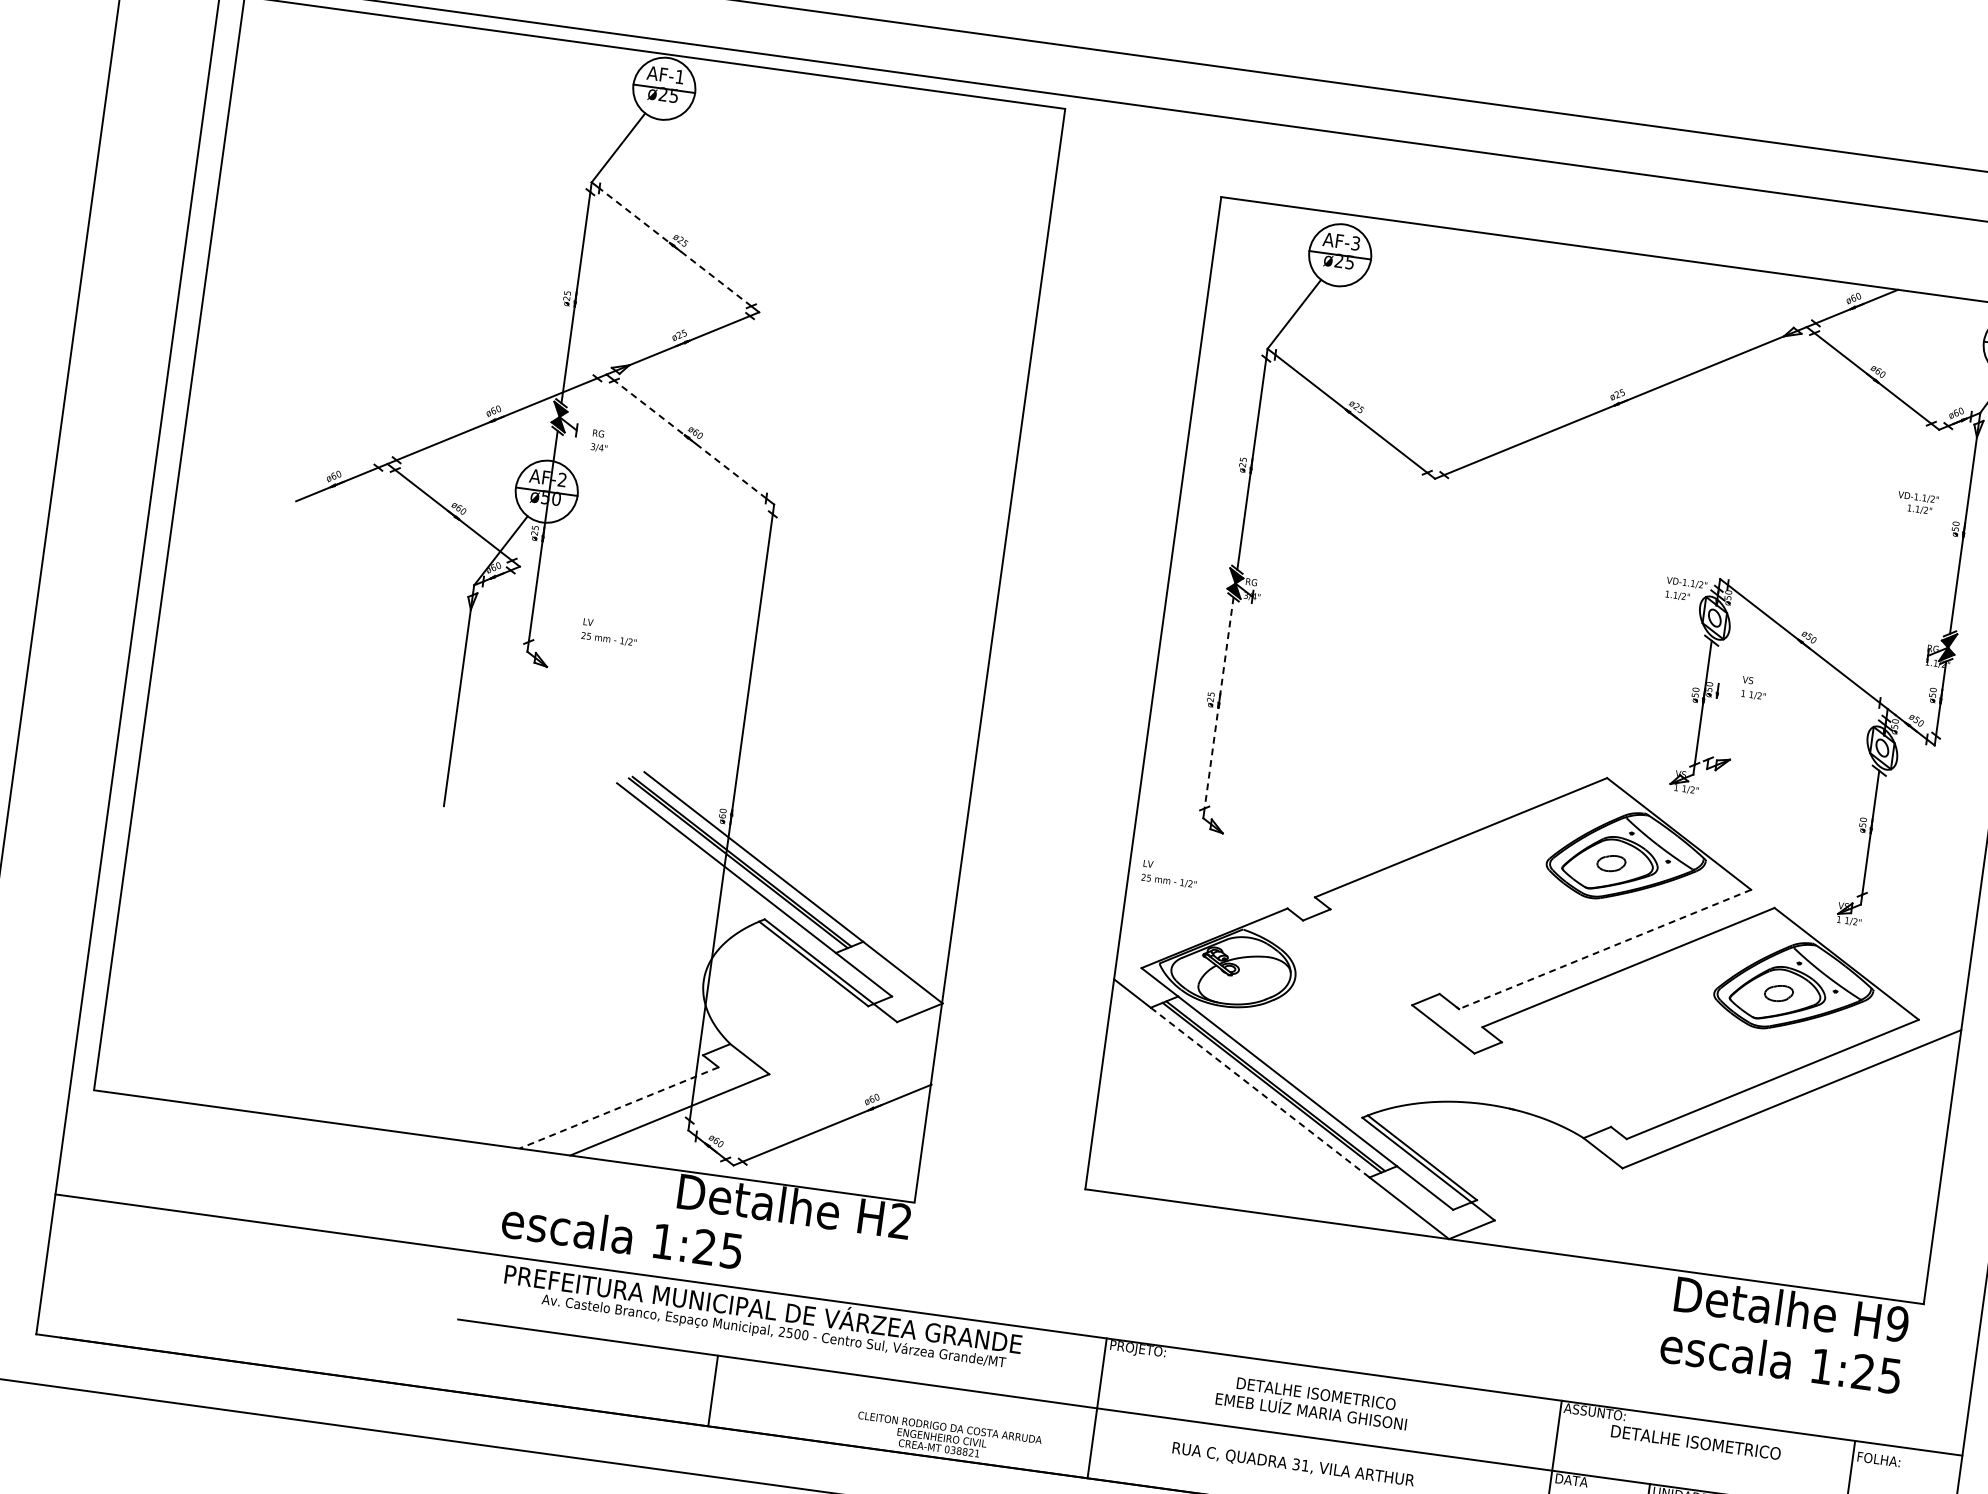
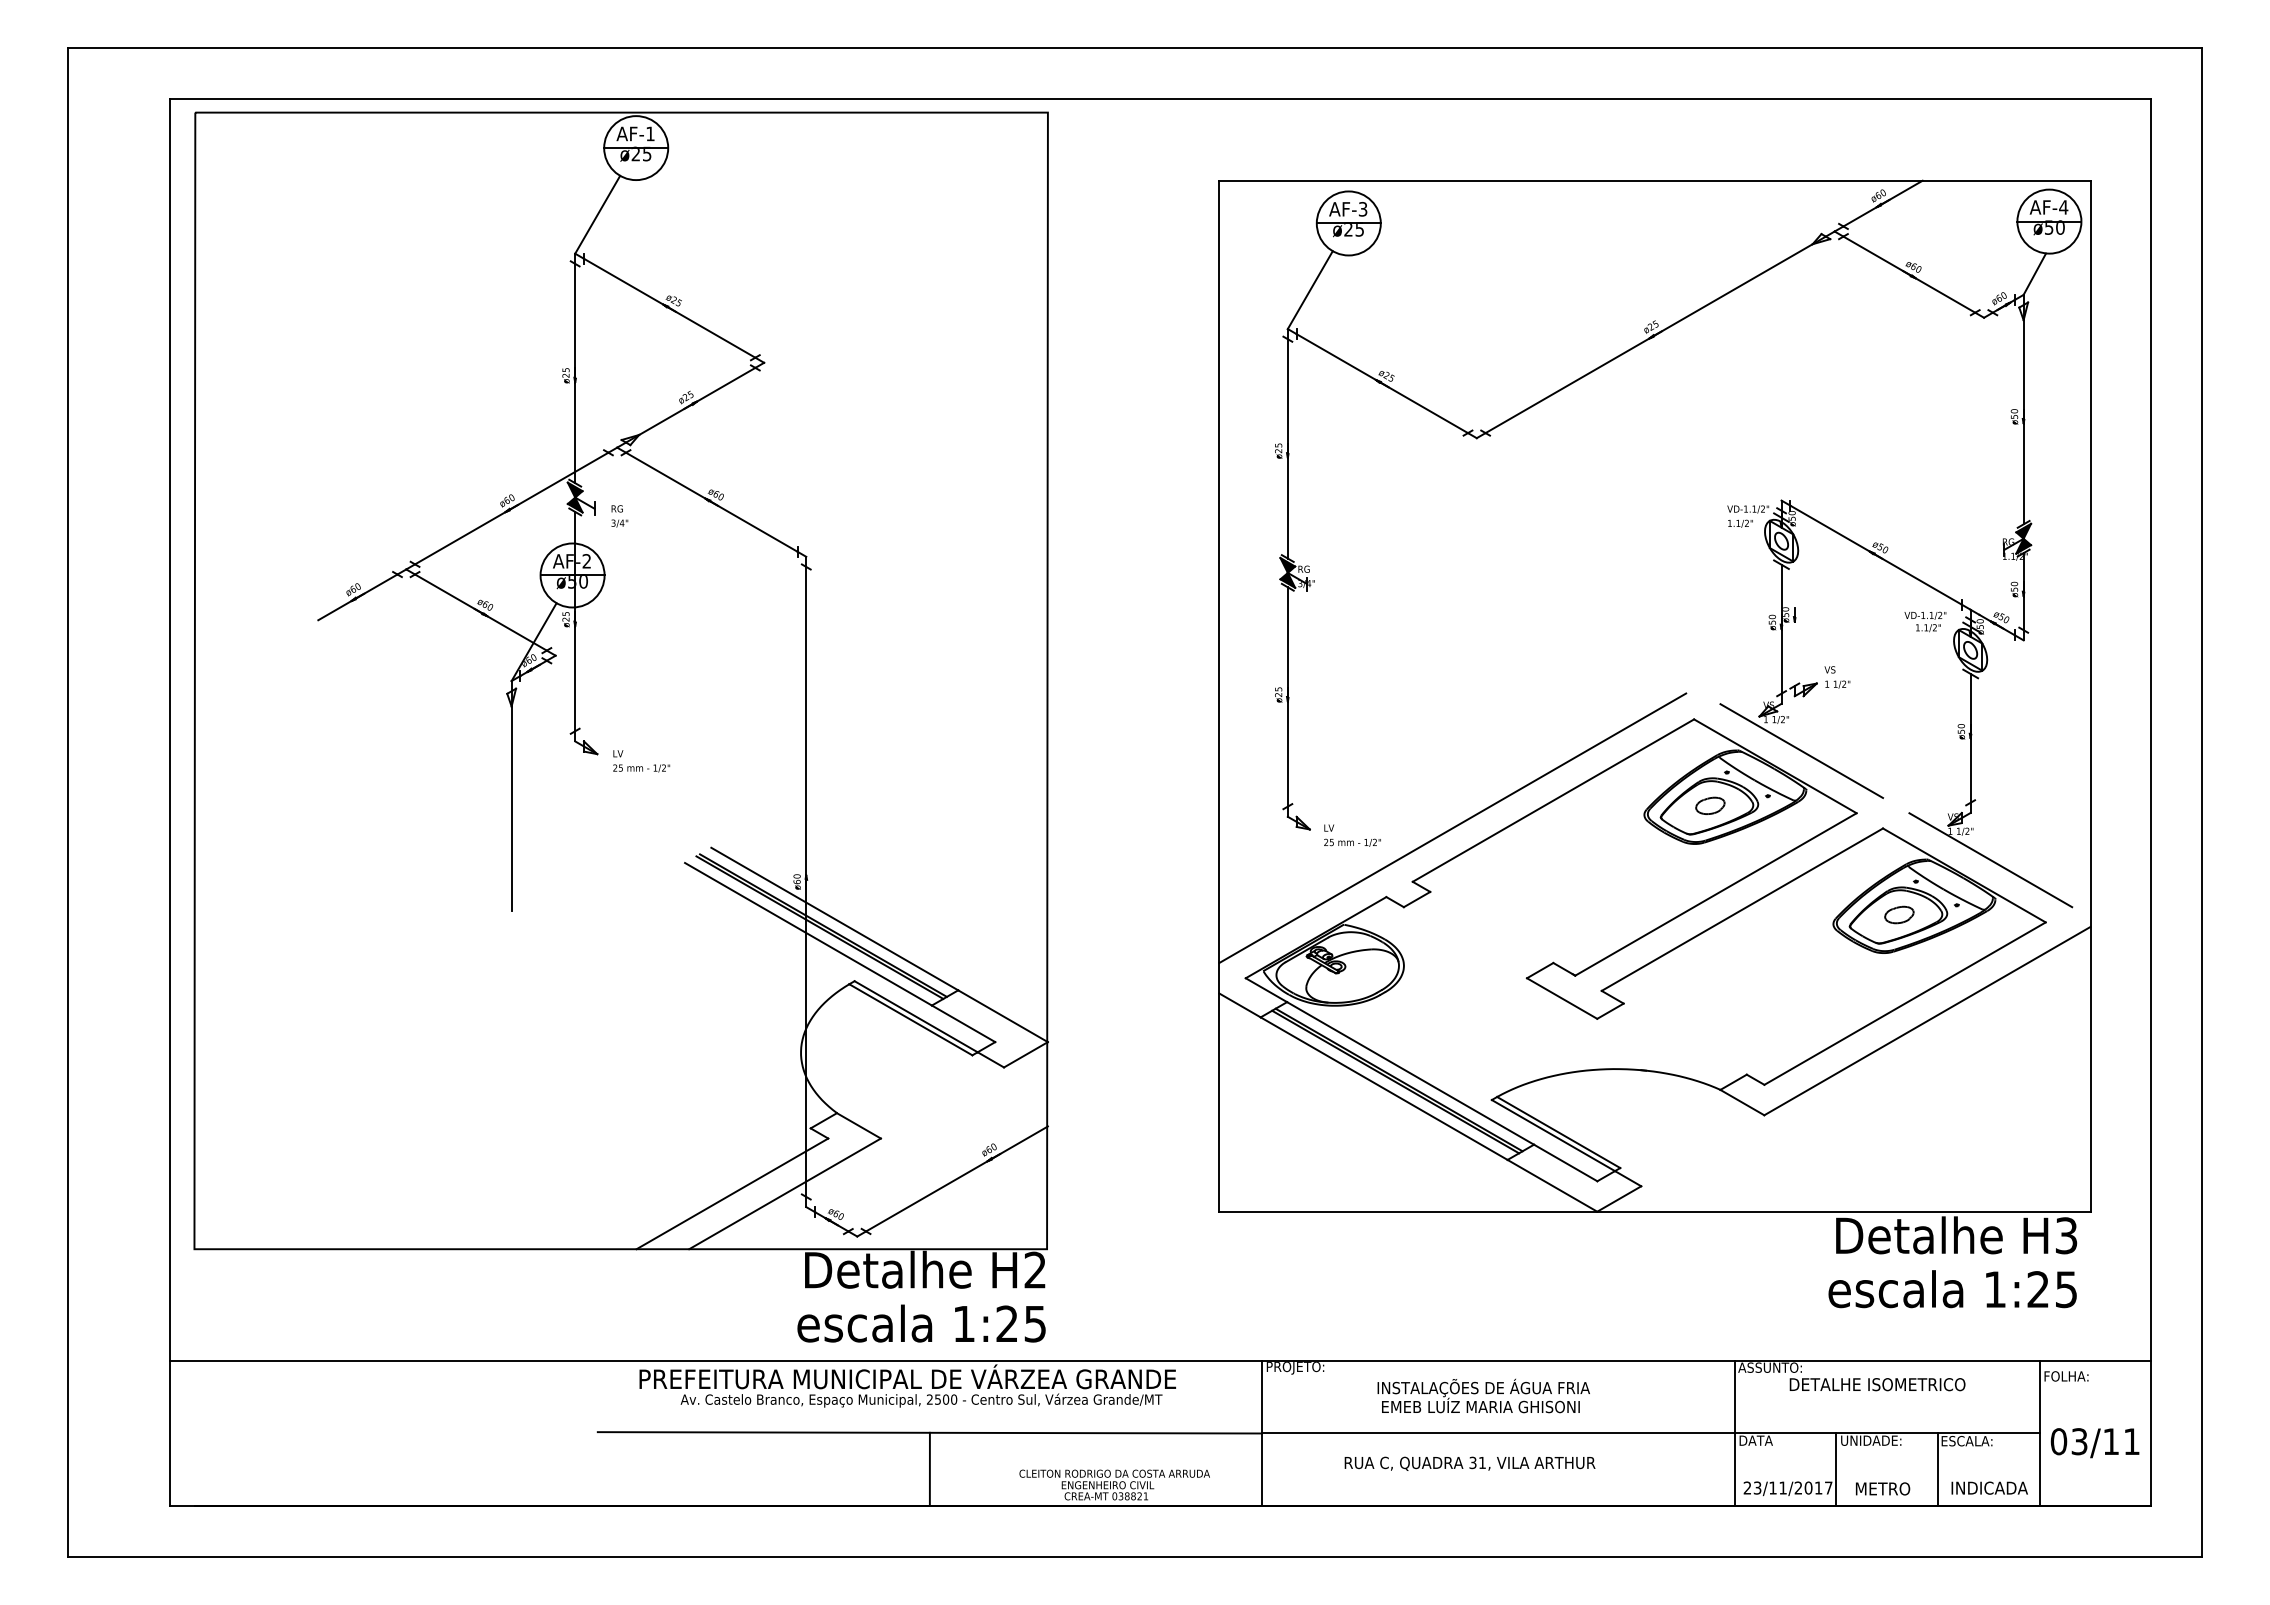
line: (675, 247) -> (669, 308), dashed -> solid
line: (690, 439) -> (711, 502), dashed -> solid
text: (1917, 503) -> (1925, 621), moved
text: (609, 632) -> (641, 761), moved
text: (1754, 688) -> (1837, 677), moved
line: (1218, 702) -> (1287, 696), dashed -> solid
line: (1706, 823) -> (1801, 751), added
line: (1360, 851) -> (1452, 828), added
text: (1169, 874) -> (1352, 835), moved
line: (1604, 949) -> (1715, 894), dashed -> solid
line: (1873, 952) -> (1990, 860), added
line: (1260, 1092) -> (1384, 1088), dashed -> solid
line: (619, 1107) -> (732, 1193), dashed -> solid
text: (622, 1235) -> (921, 1323), moved
text: (1897, 1323) -> (2066, 1235), H9 -> H3
line: (712, 1390) -> (929, 1468), moved
text: (1316, 1393) -> (1483, 1387), DETALHE ISOMETRICO -> INSTALAÇÕES DE ÁGUA FRIA

